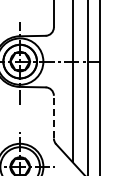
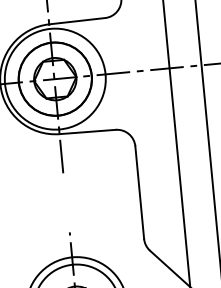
line: (53, 116) -> (138, 191), dashed -> solid

